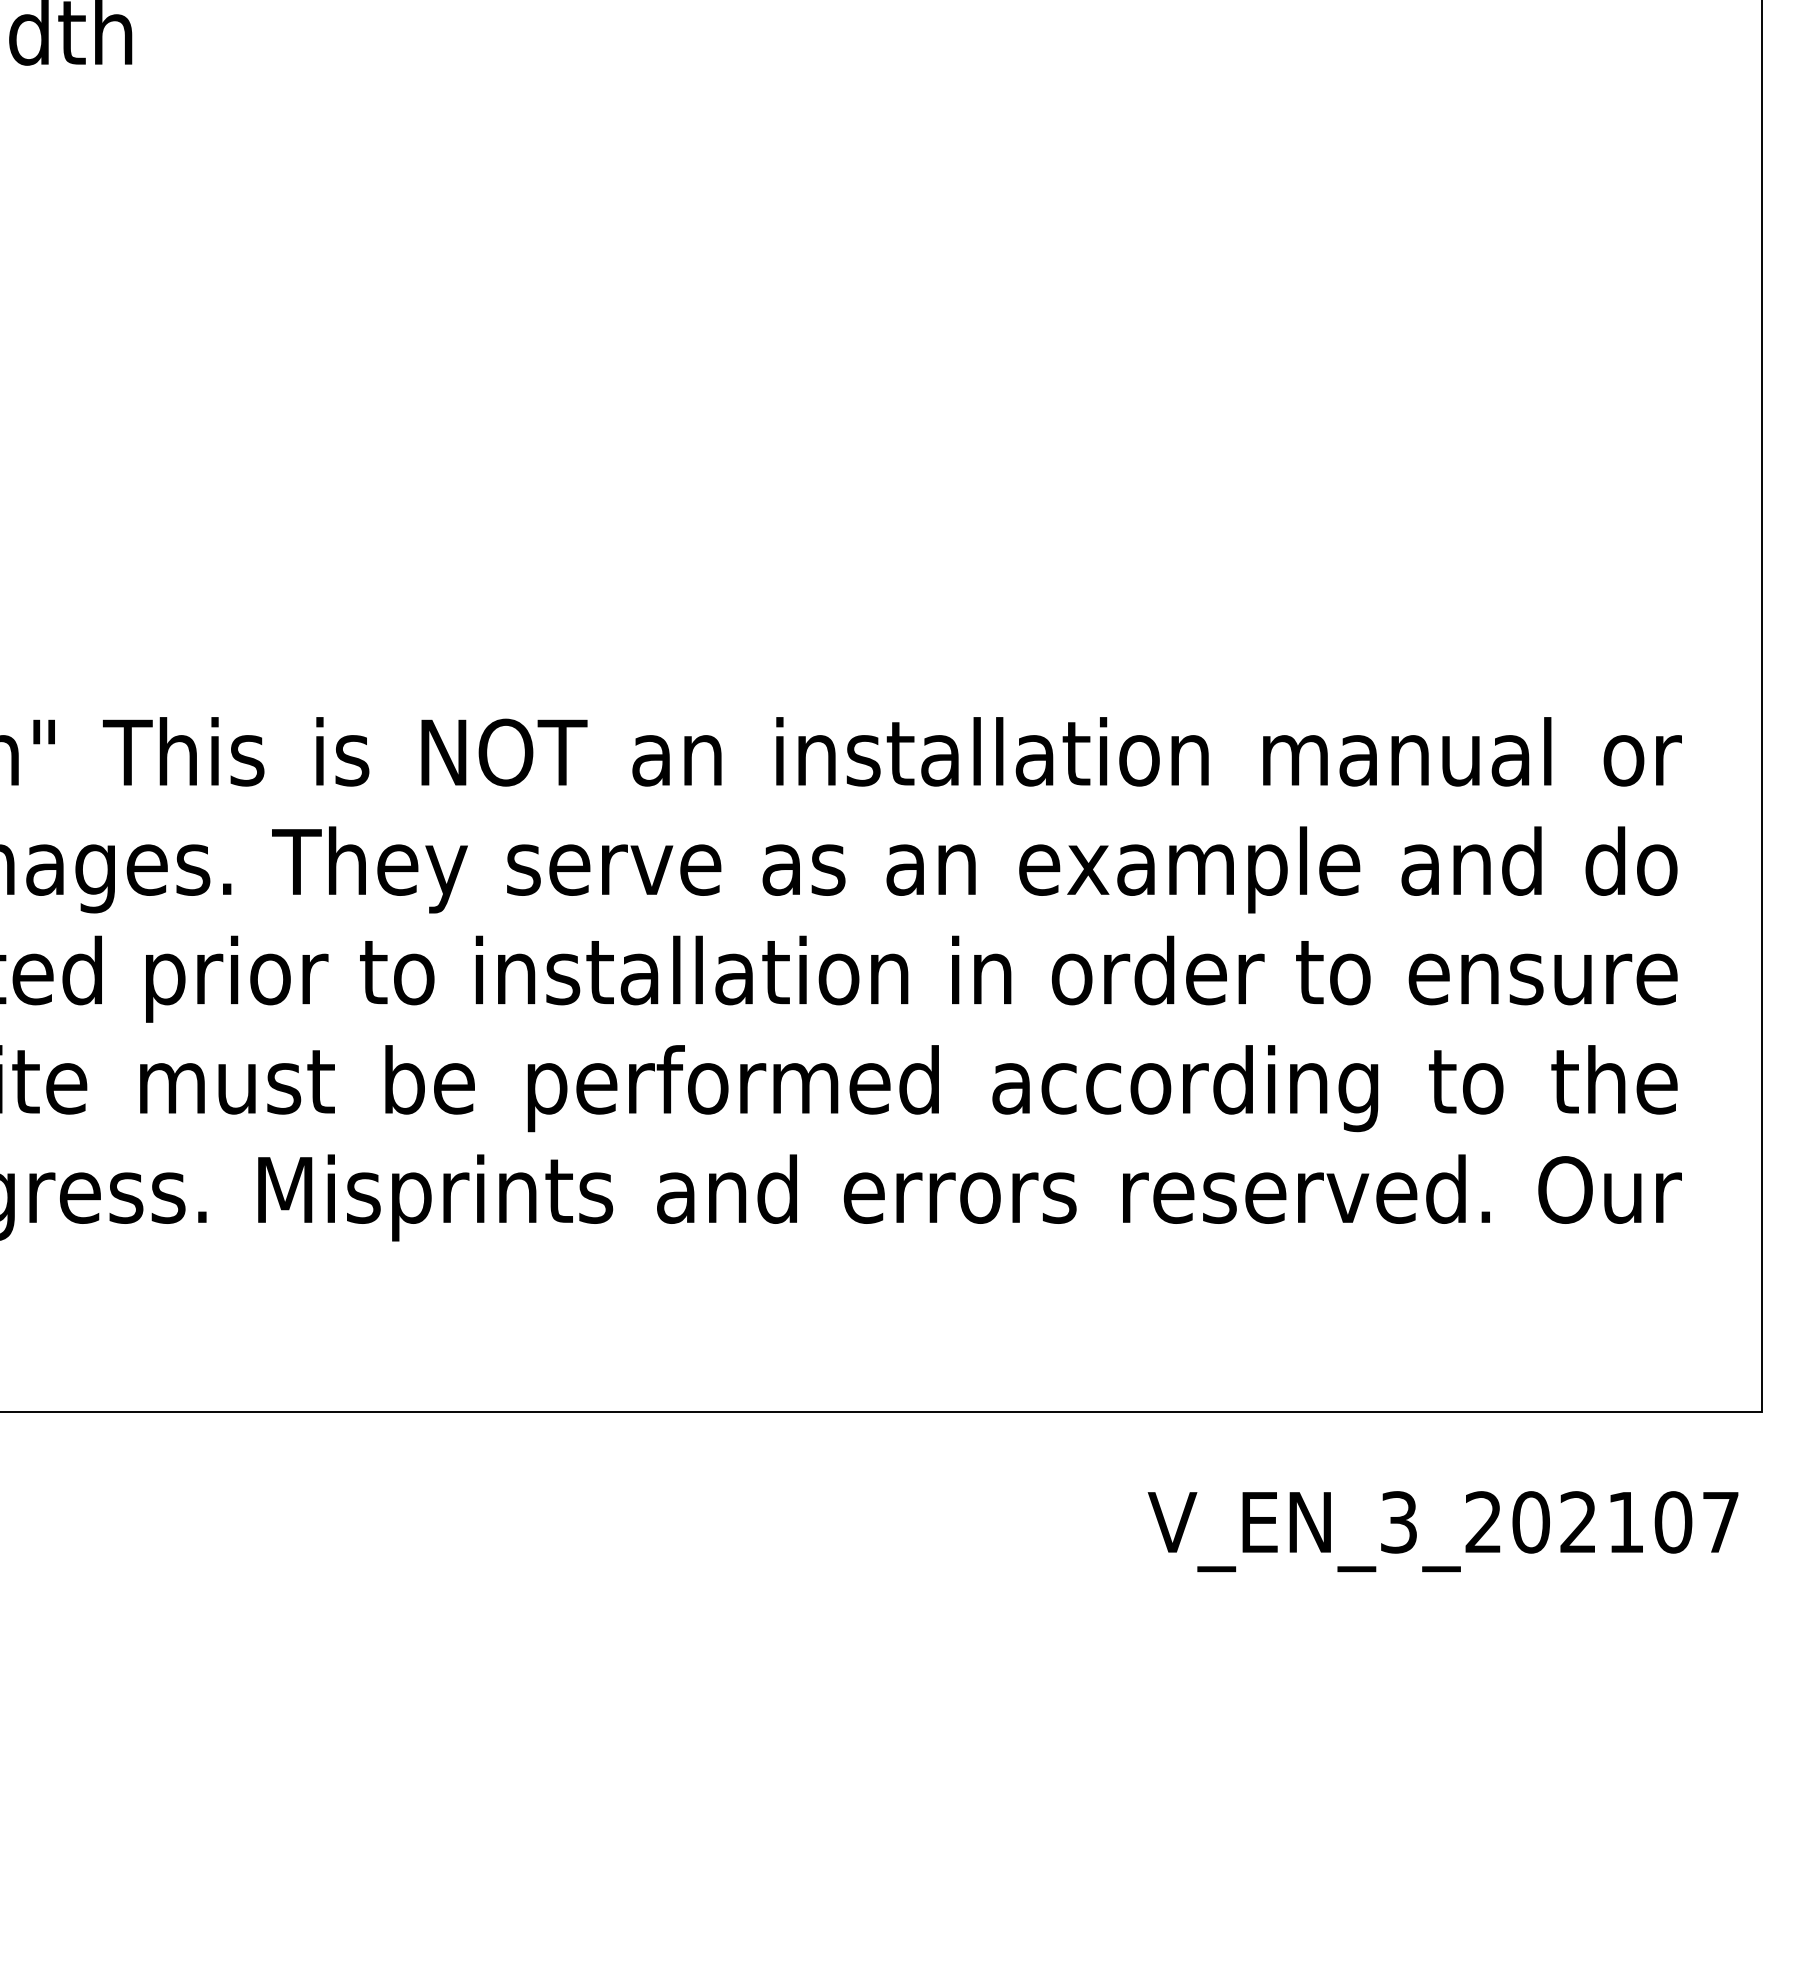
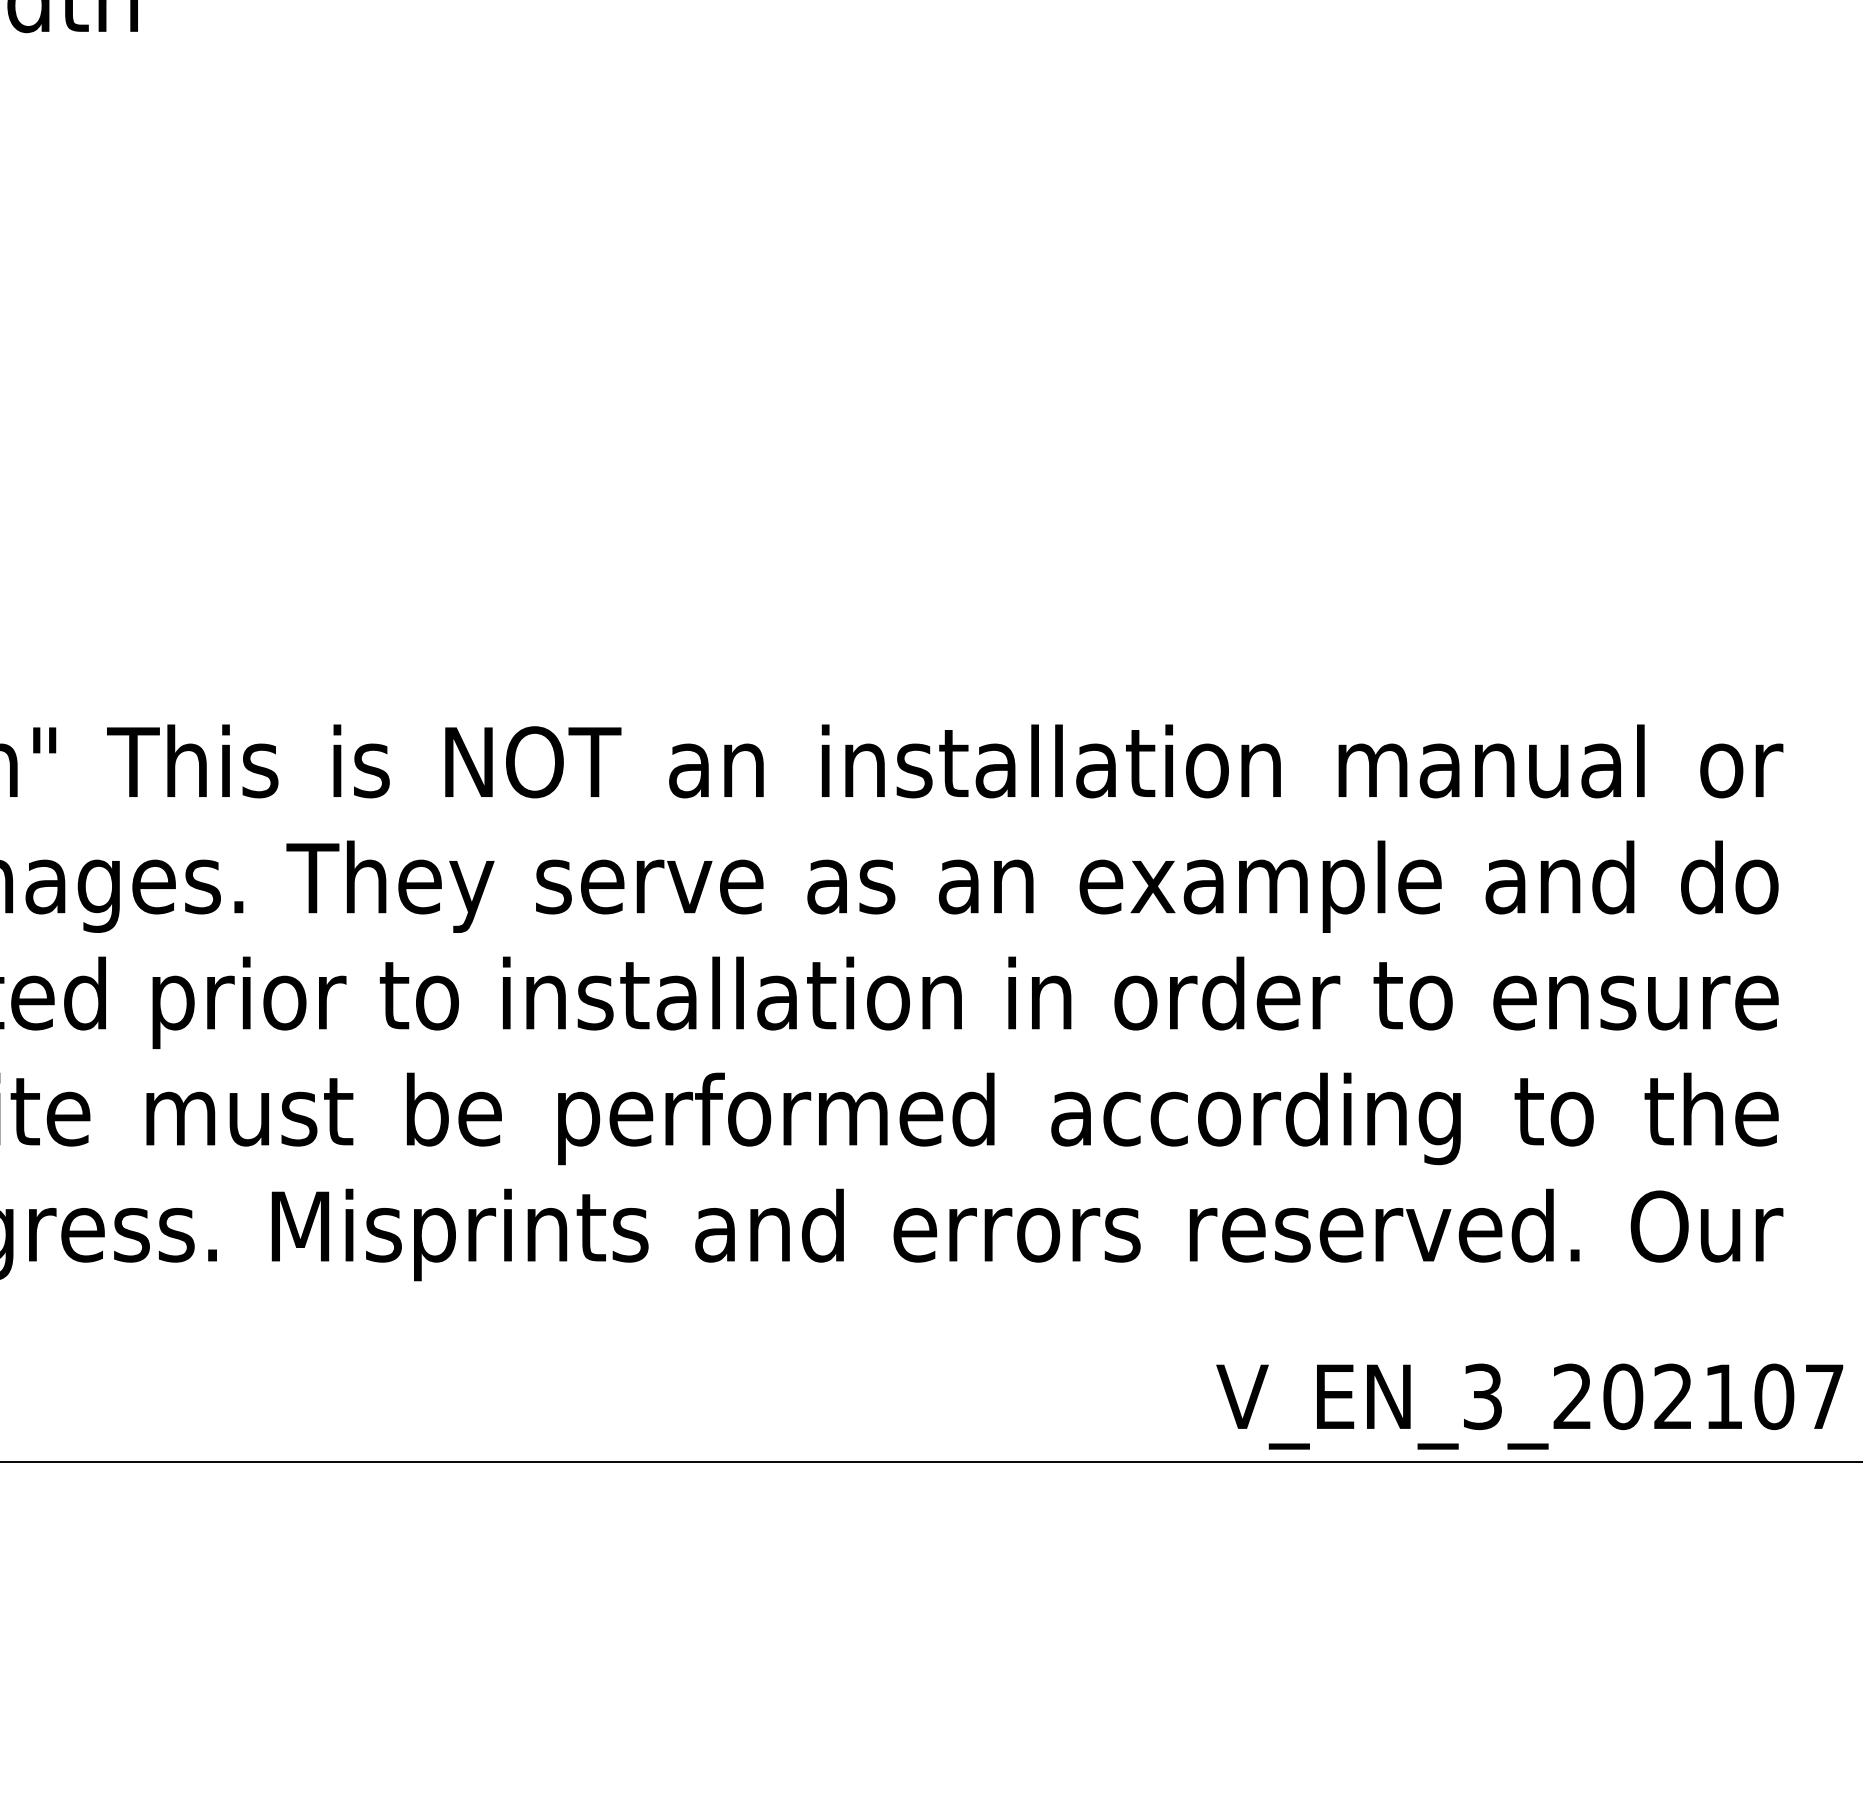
text: (1442, 1531) -> (1529, 1406), moved

